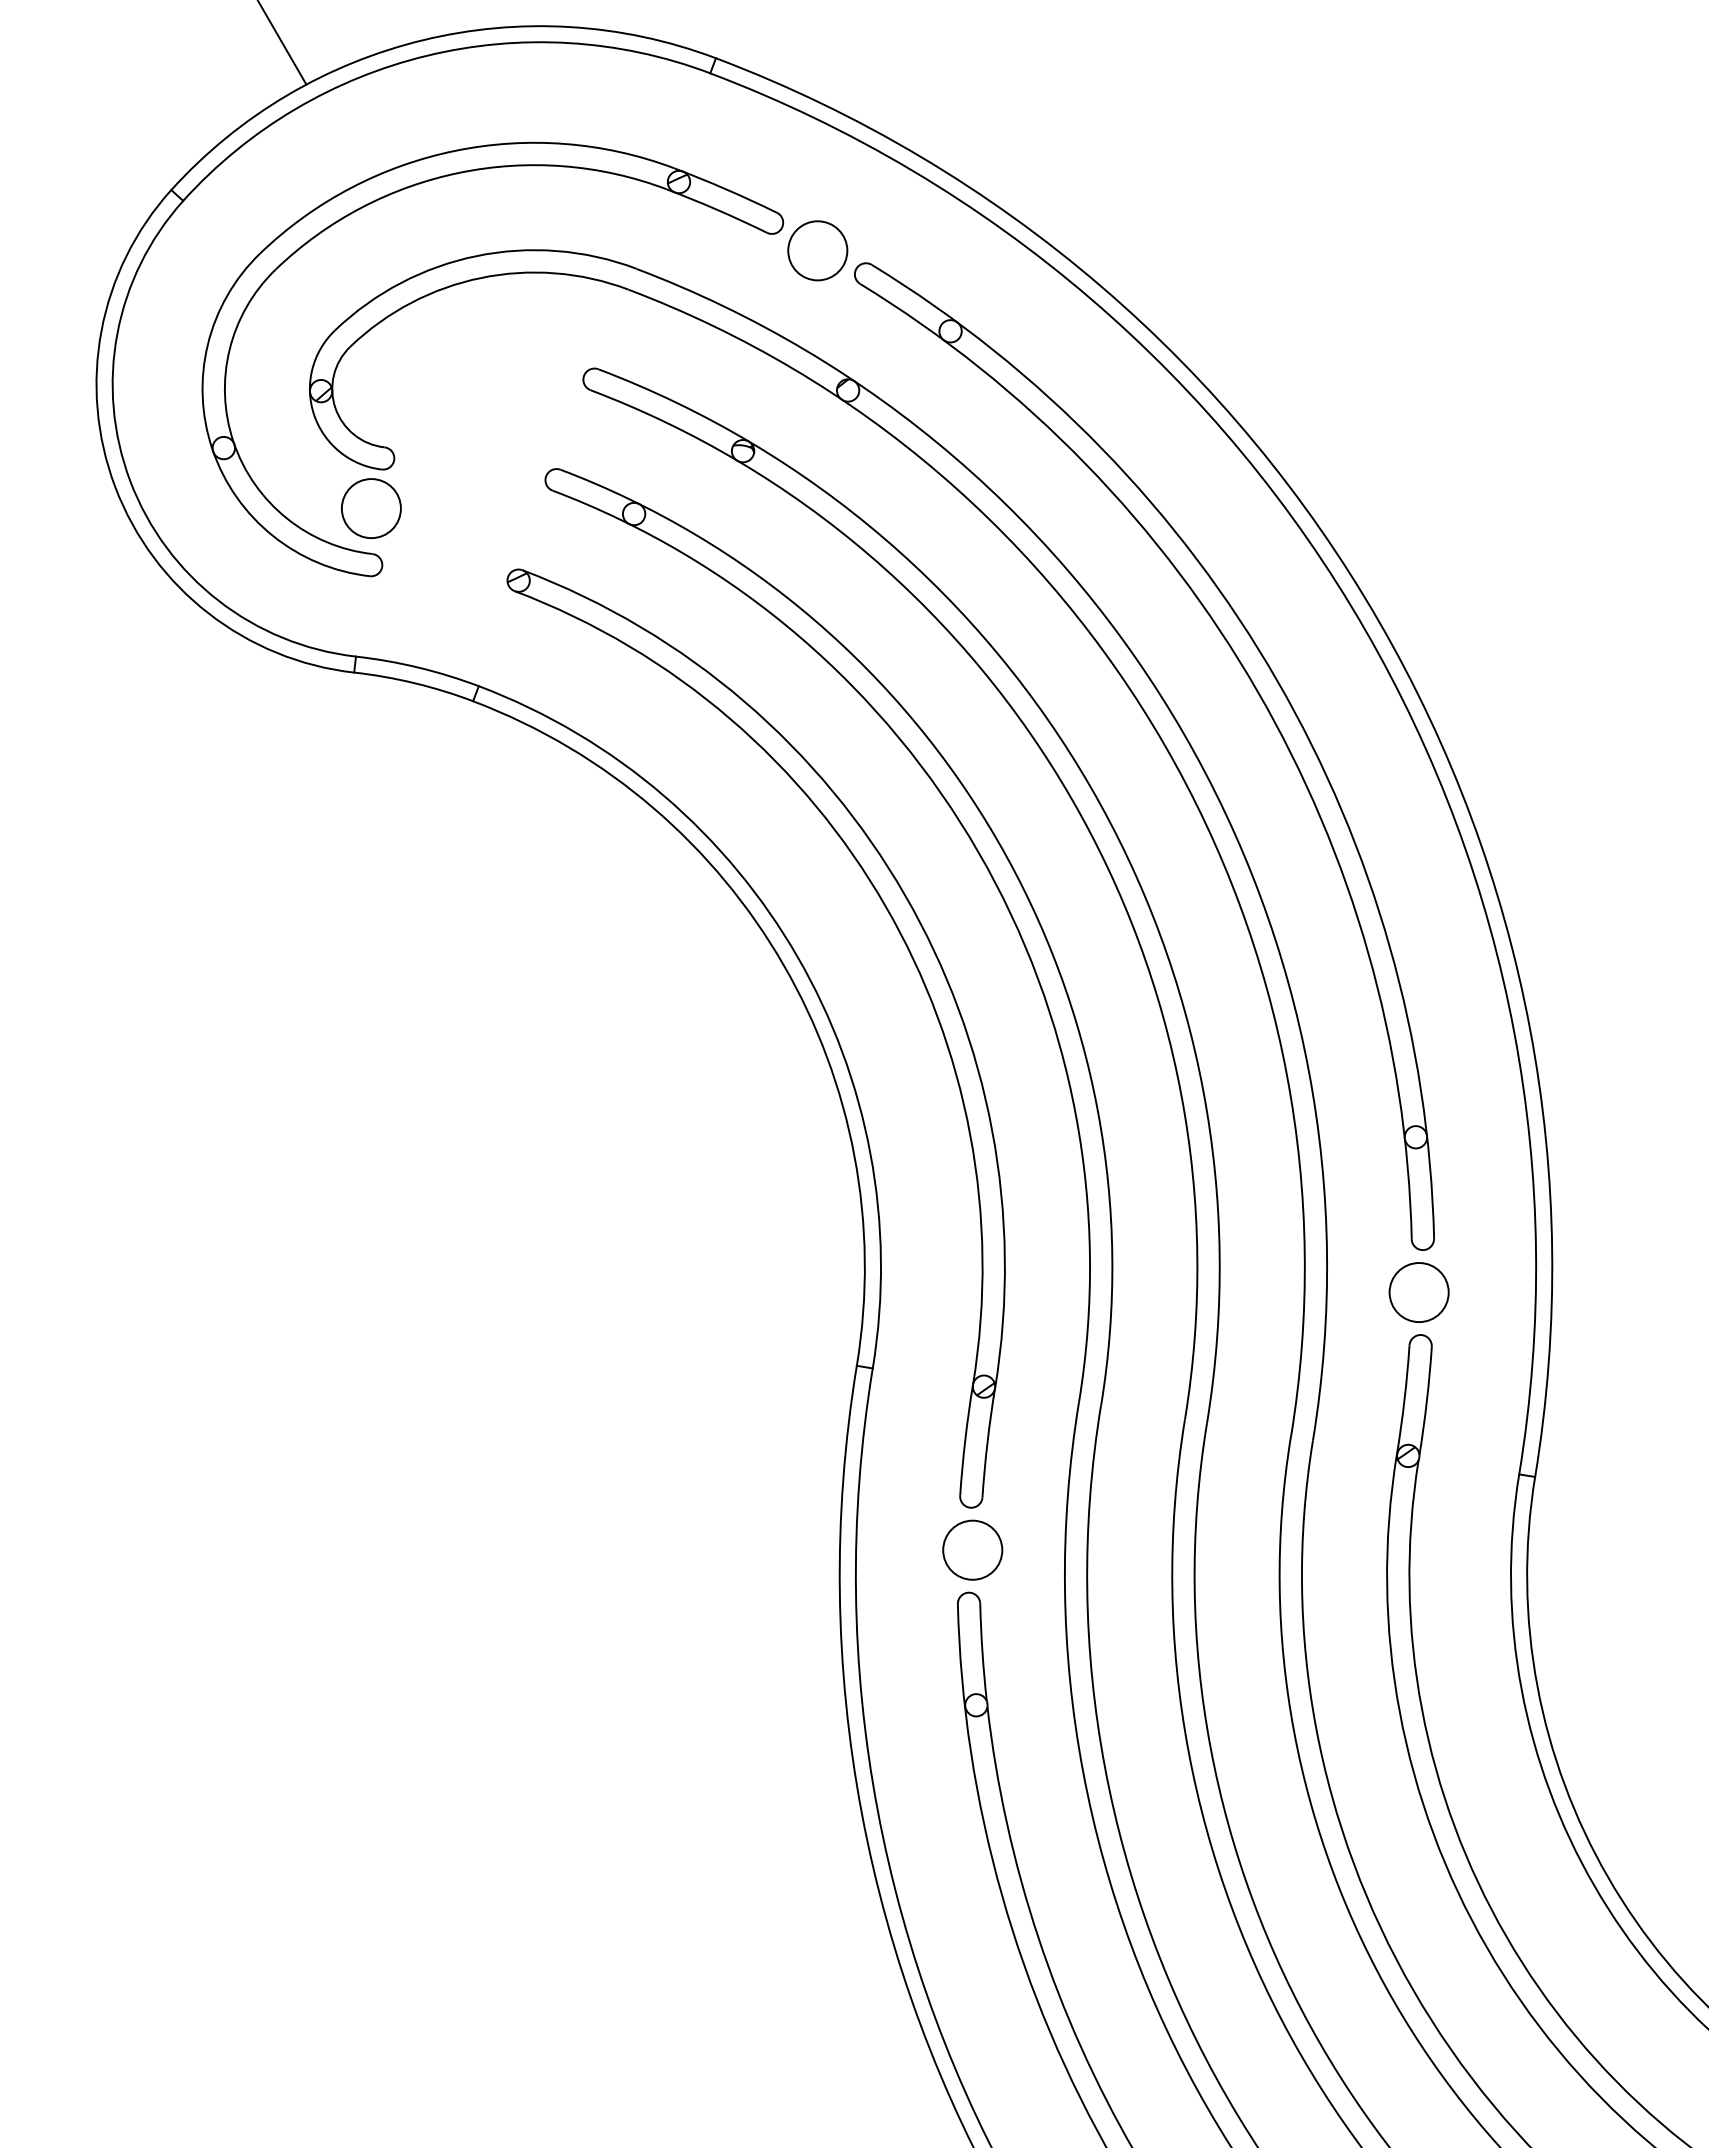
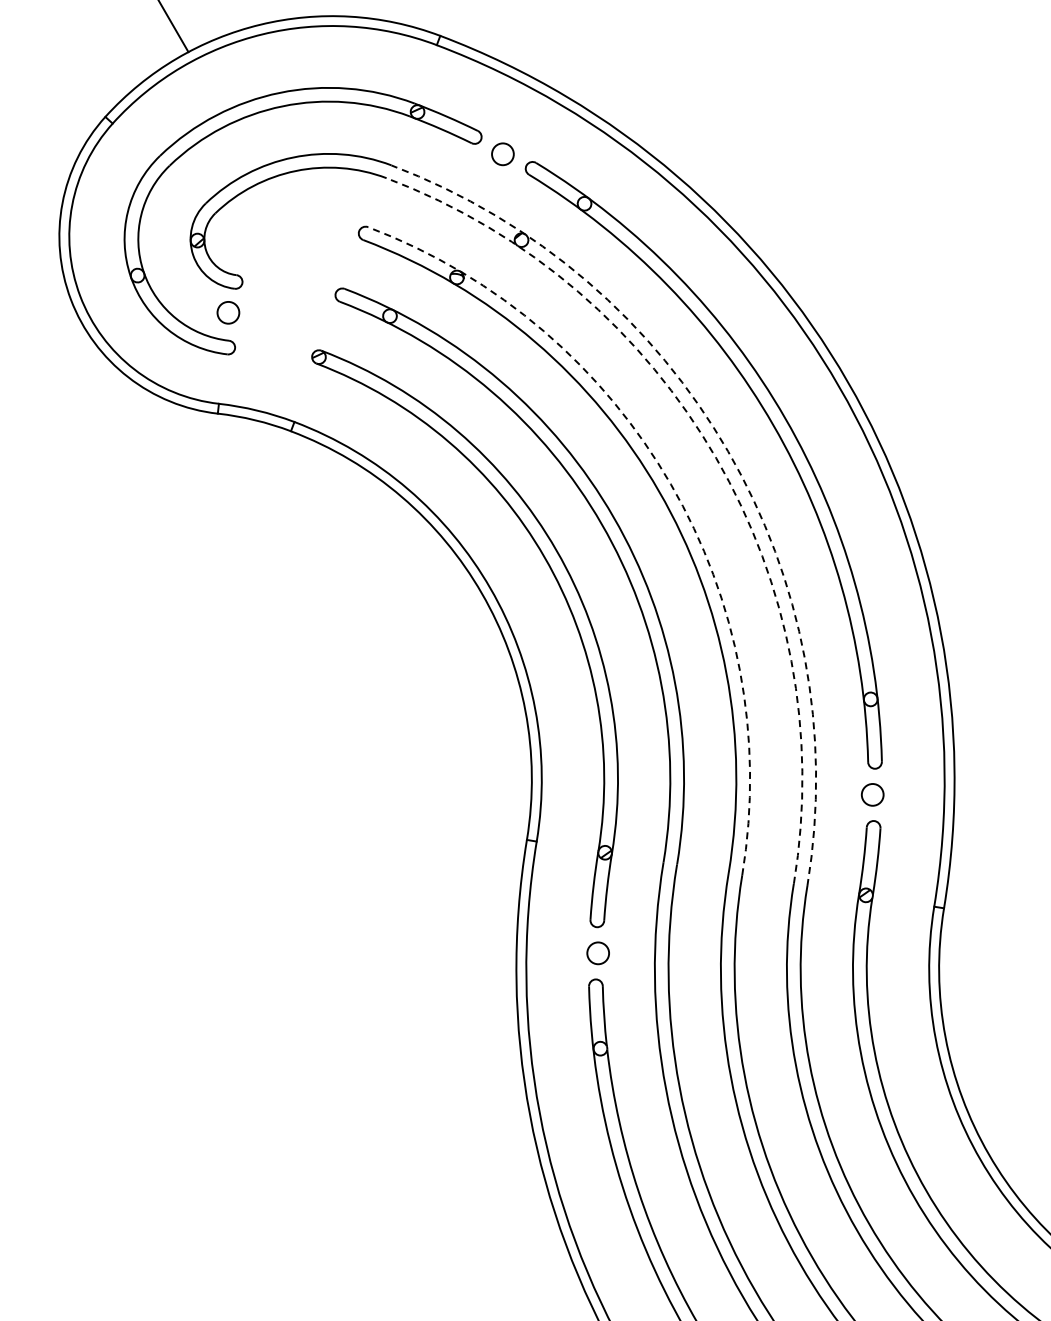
circle: (817, 251) -> (502, 154), size x0.6
circle: (371, 508) -> (228, 312), size x0.6
arc: (1184, 734) -> (728, 451), solid -> dashed
arc: (1165, 745) -> (716, 458), solid -> dashed
arc: (1090, 787) -> (670, 484), solid -> dashed
circle: (1418, 1291) -> (872, 794), size x0.6
circle: (973, 1550) -> (598, 953), size x0.6

